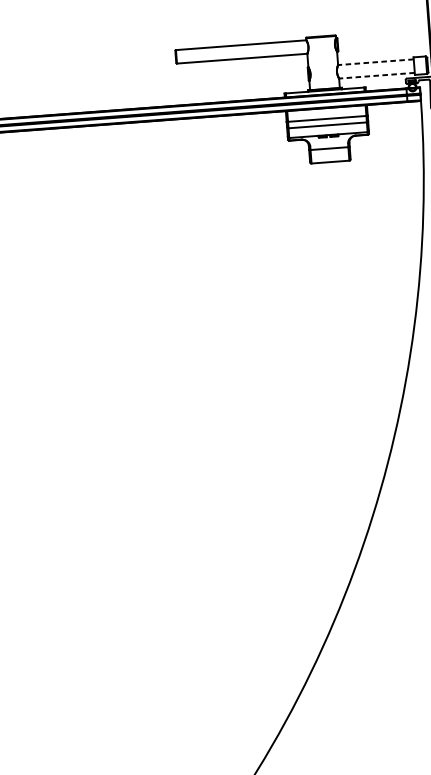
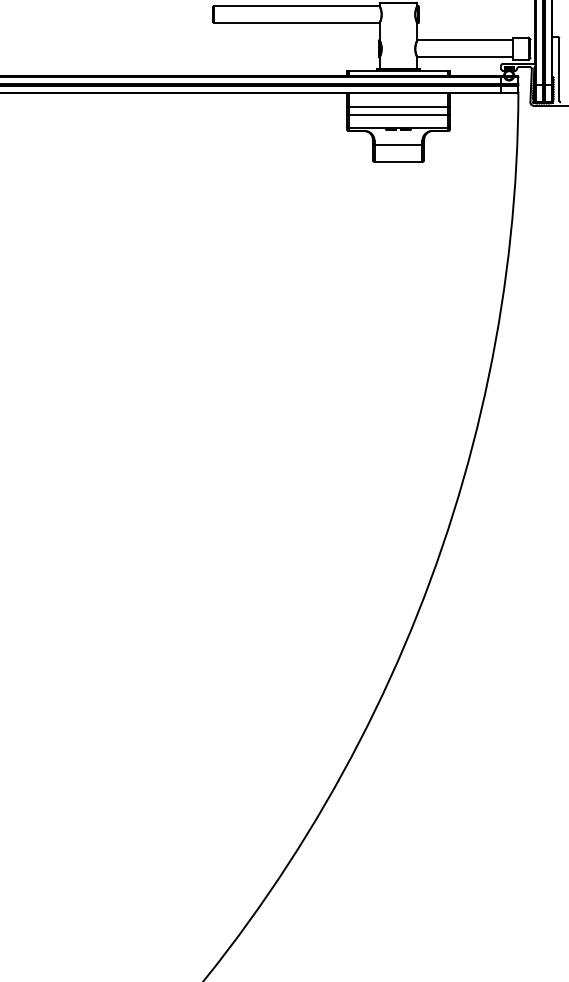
line: (376, 62) -> (465, 40), dashed -> solid
line: (377, 75) -> (465, 57), dashed -> solid

